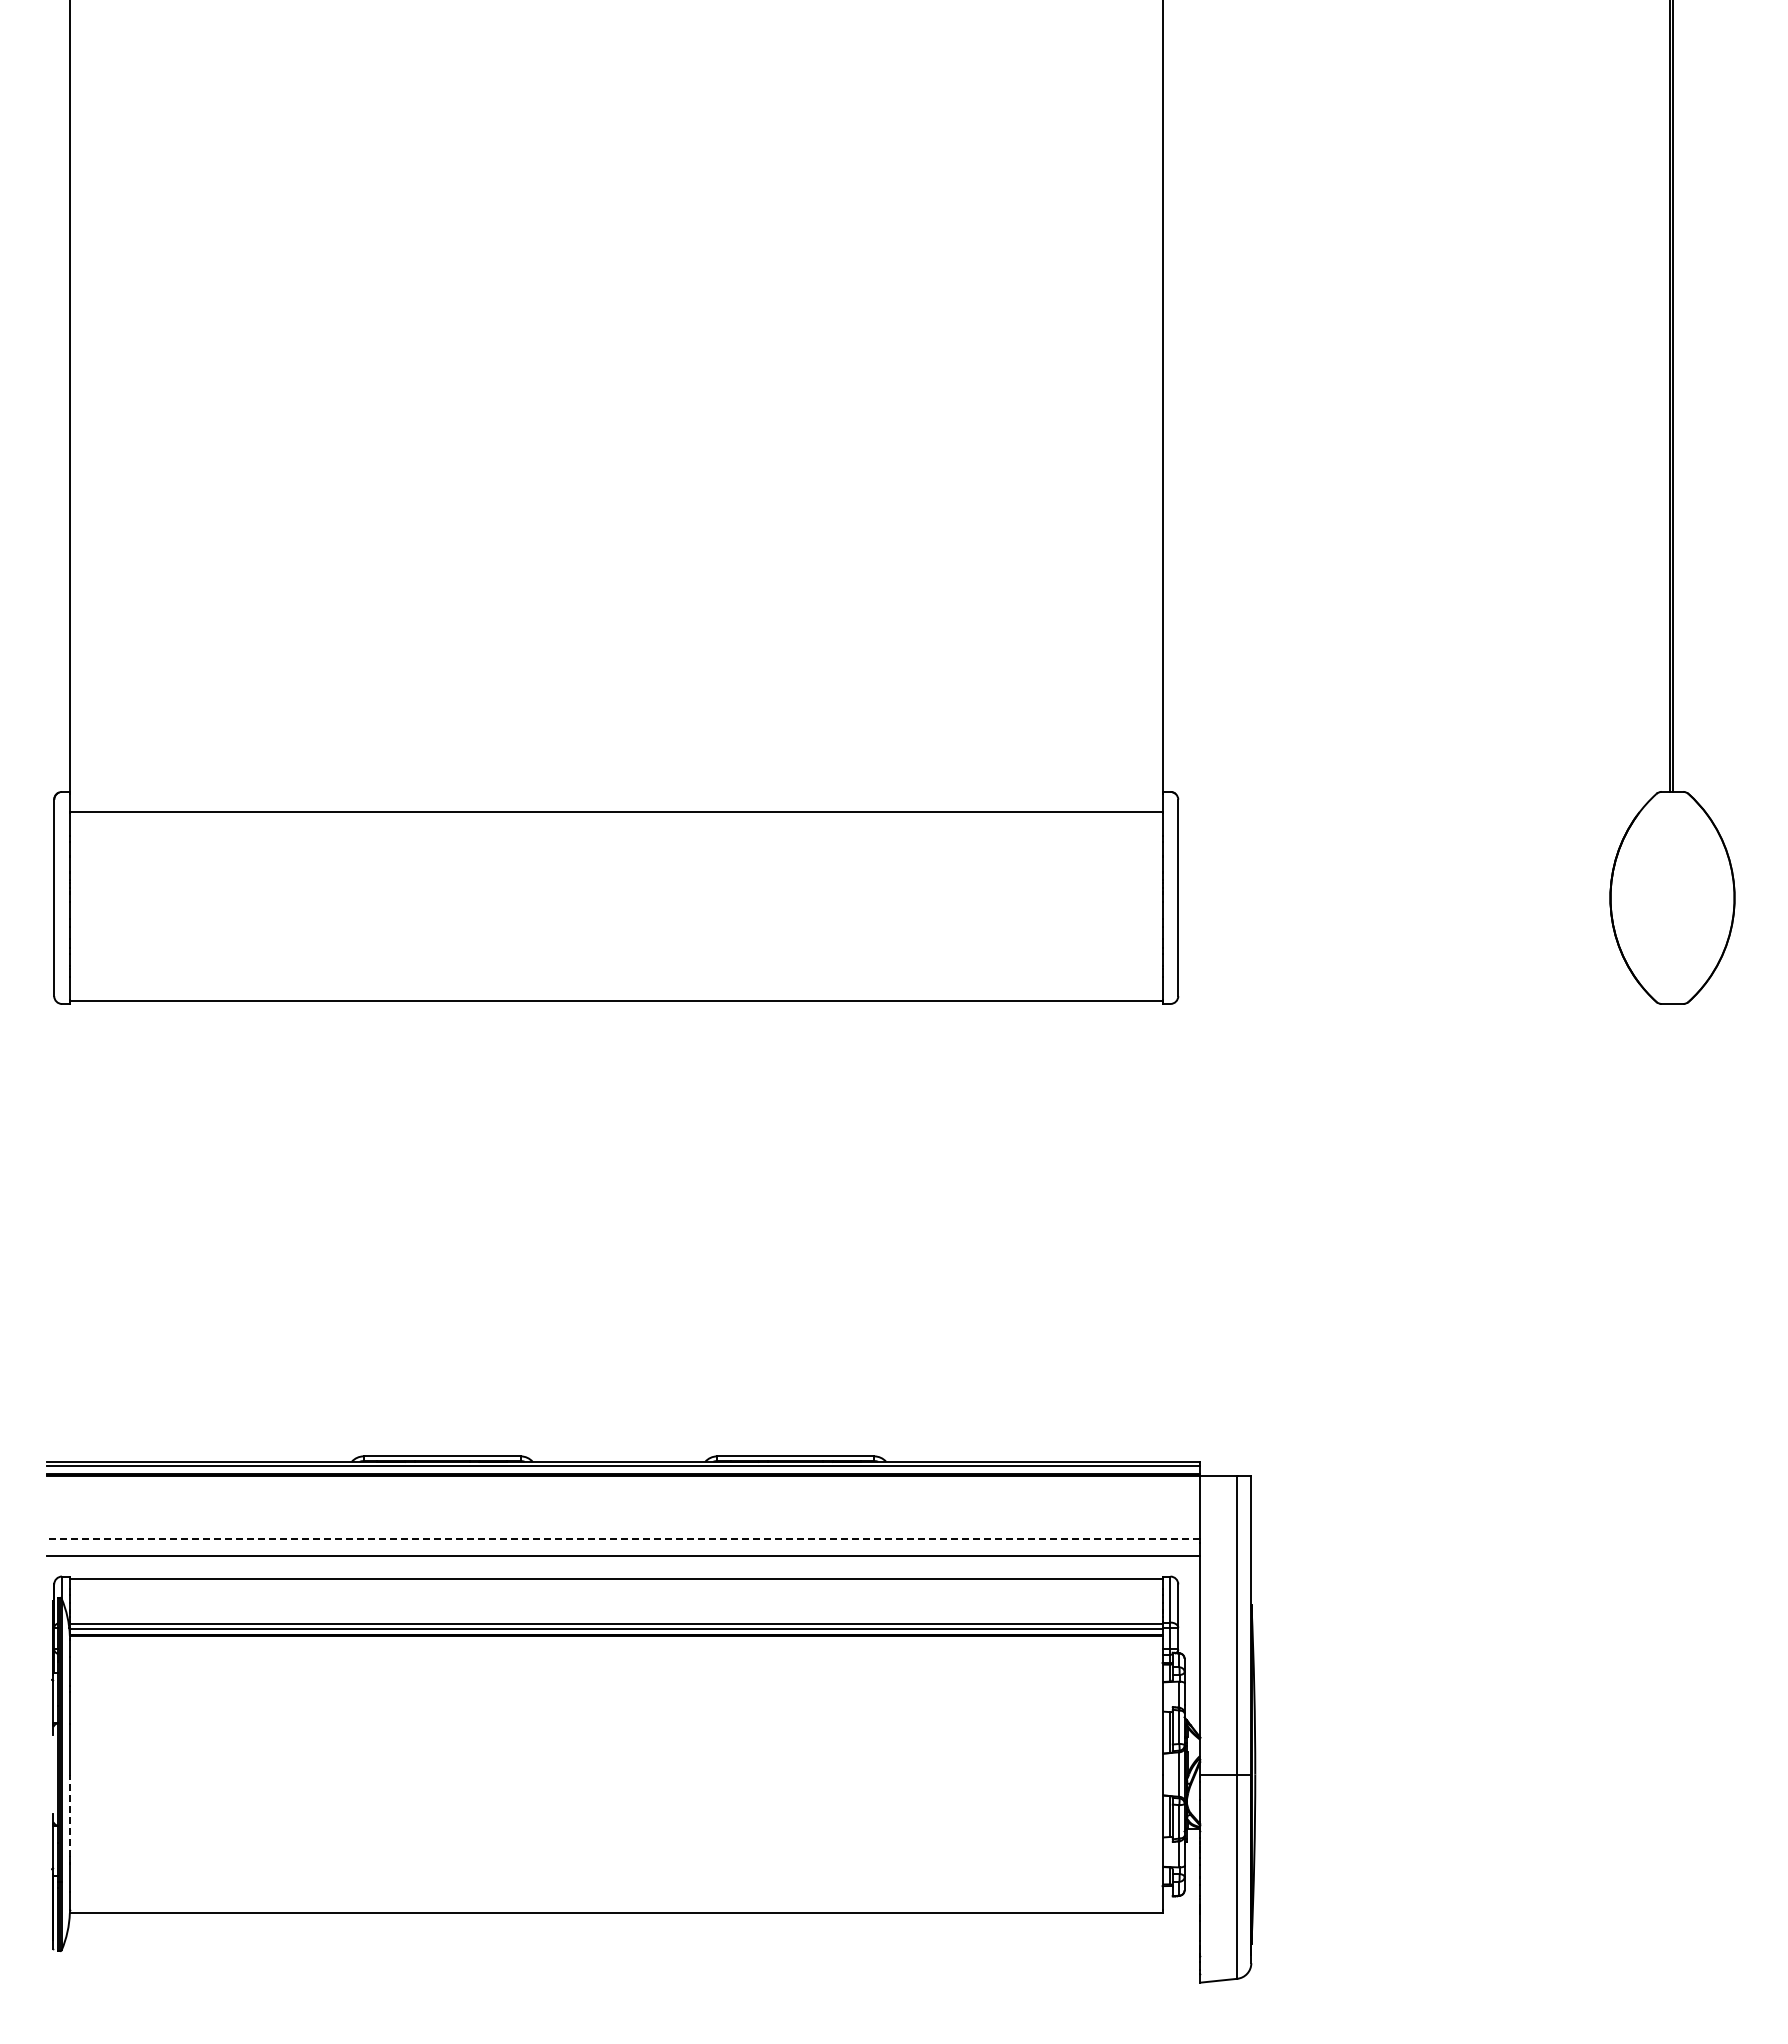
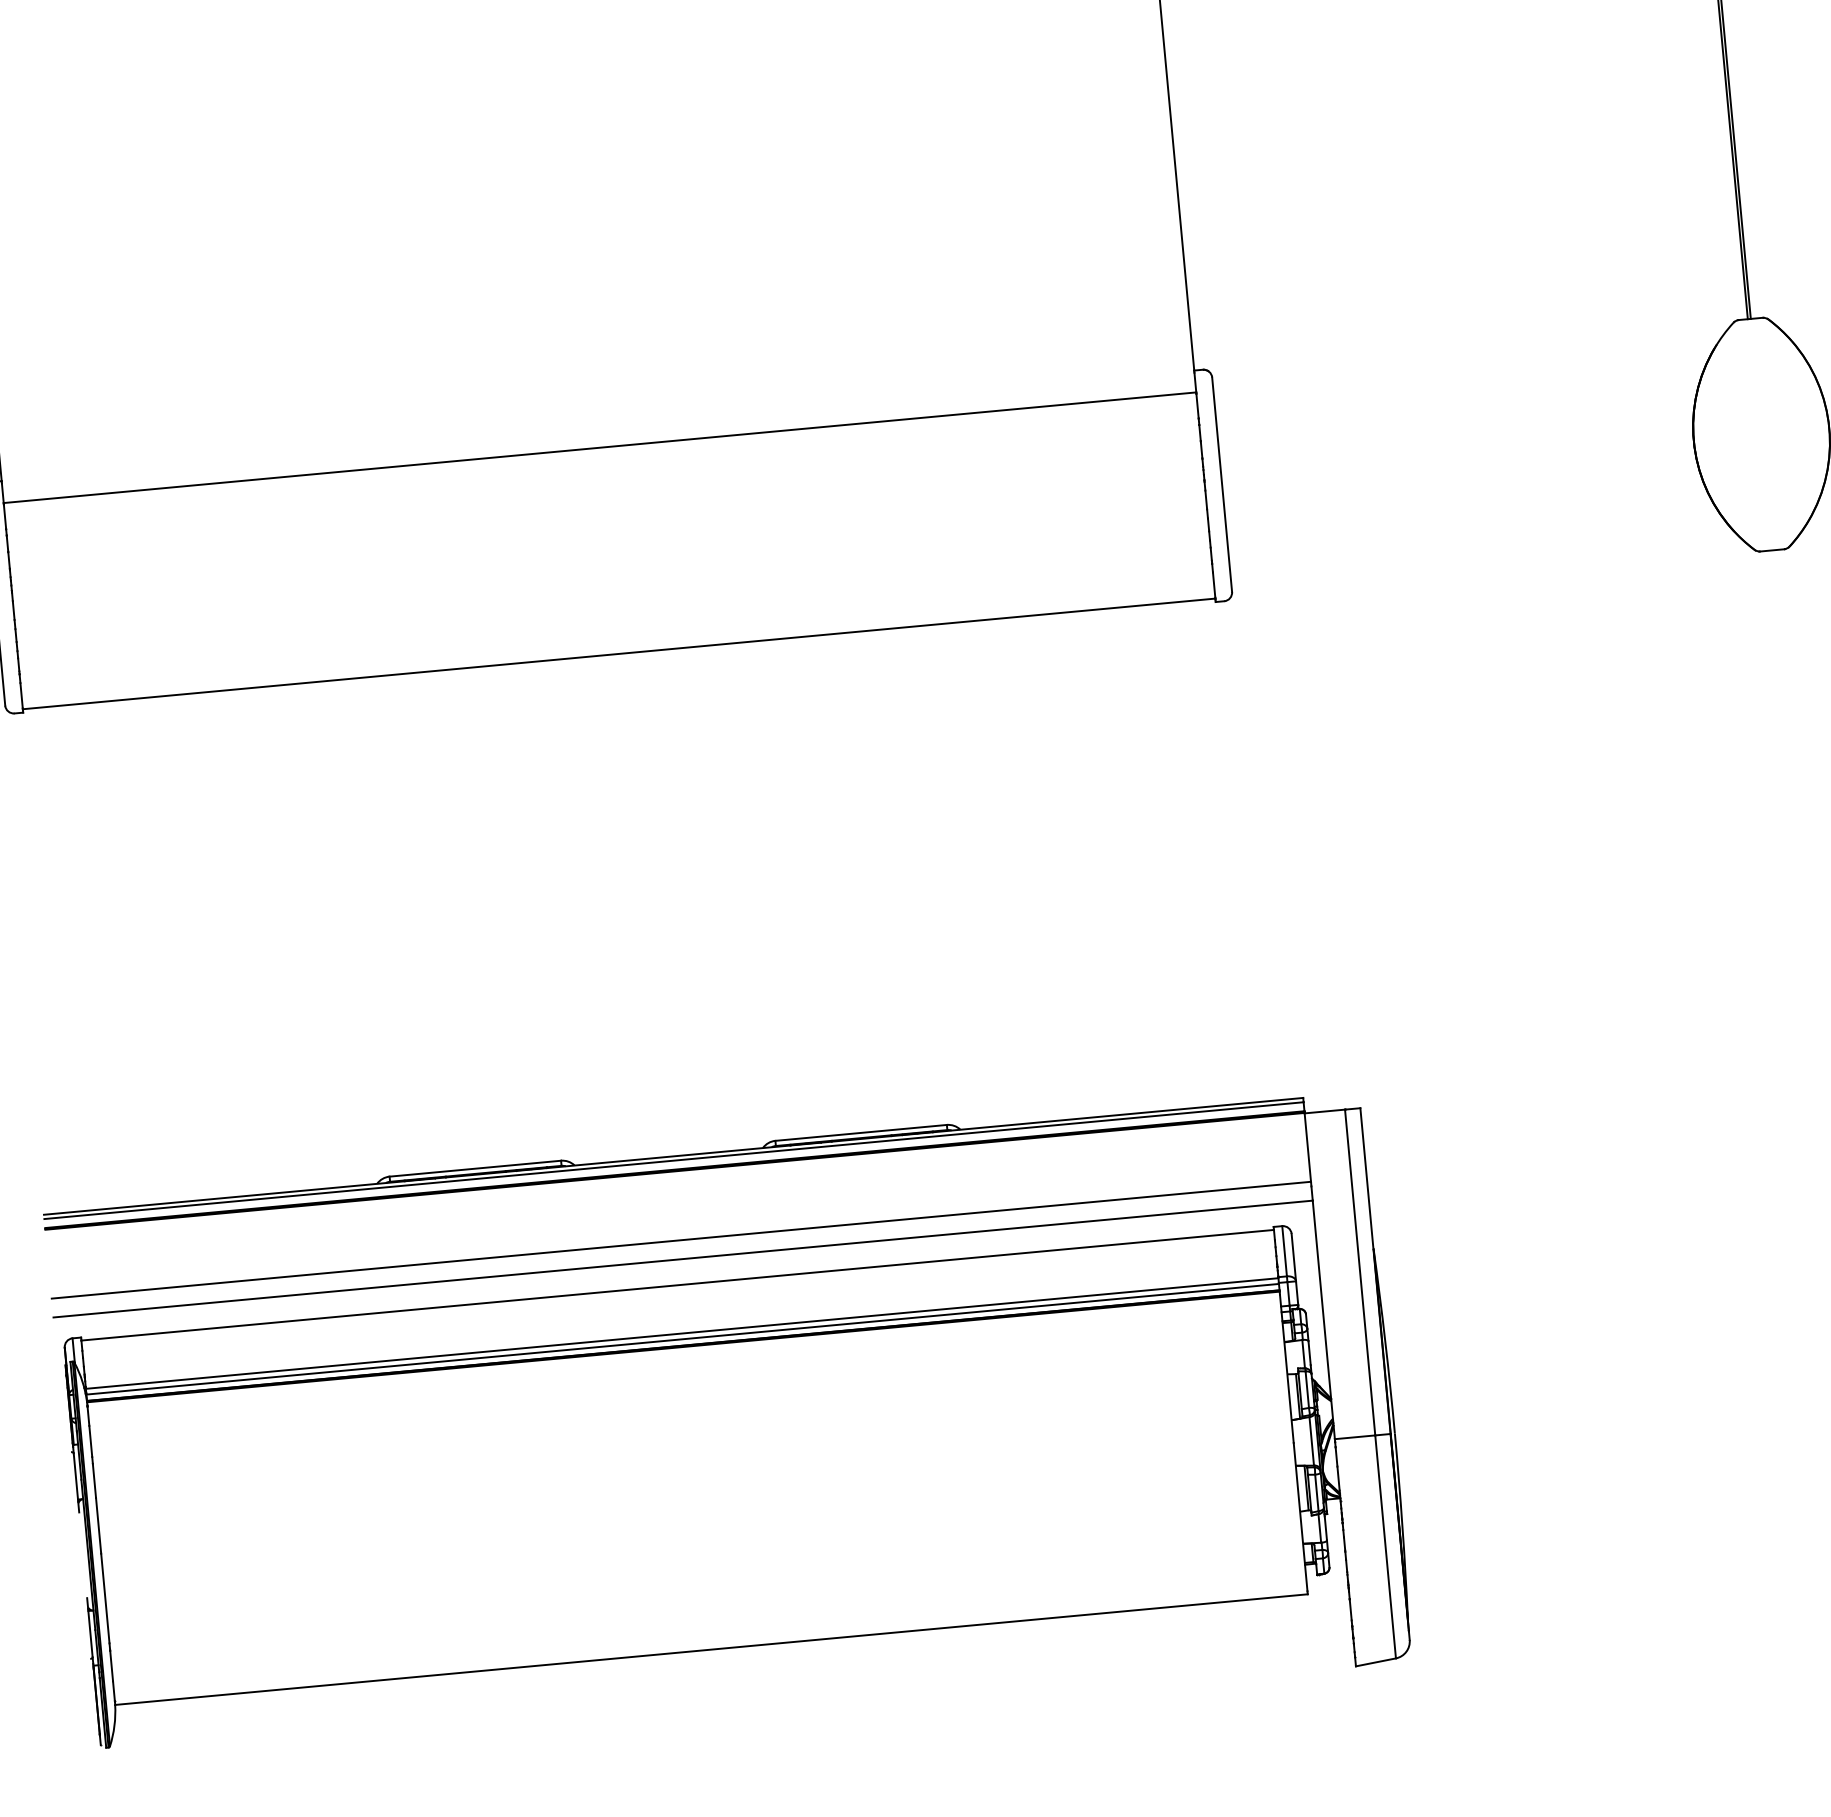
line: (623, 1538) -> (681, 1239), dashed -> solid
line: (69, 1815) -> (104, 1598), dashed -> solid

